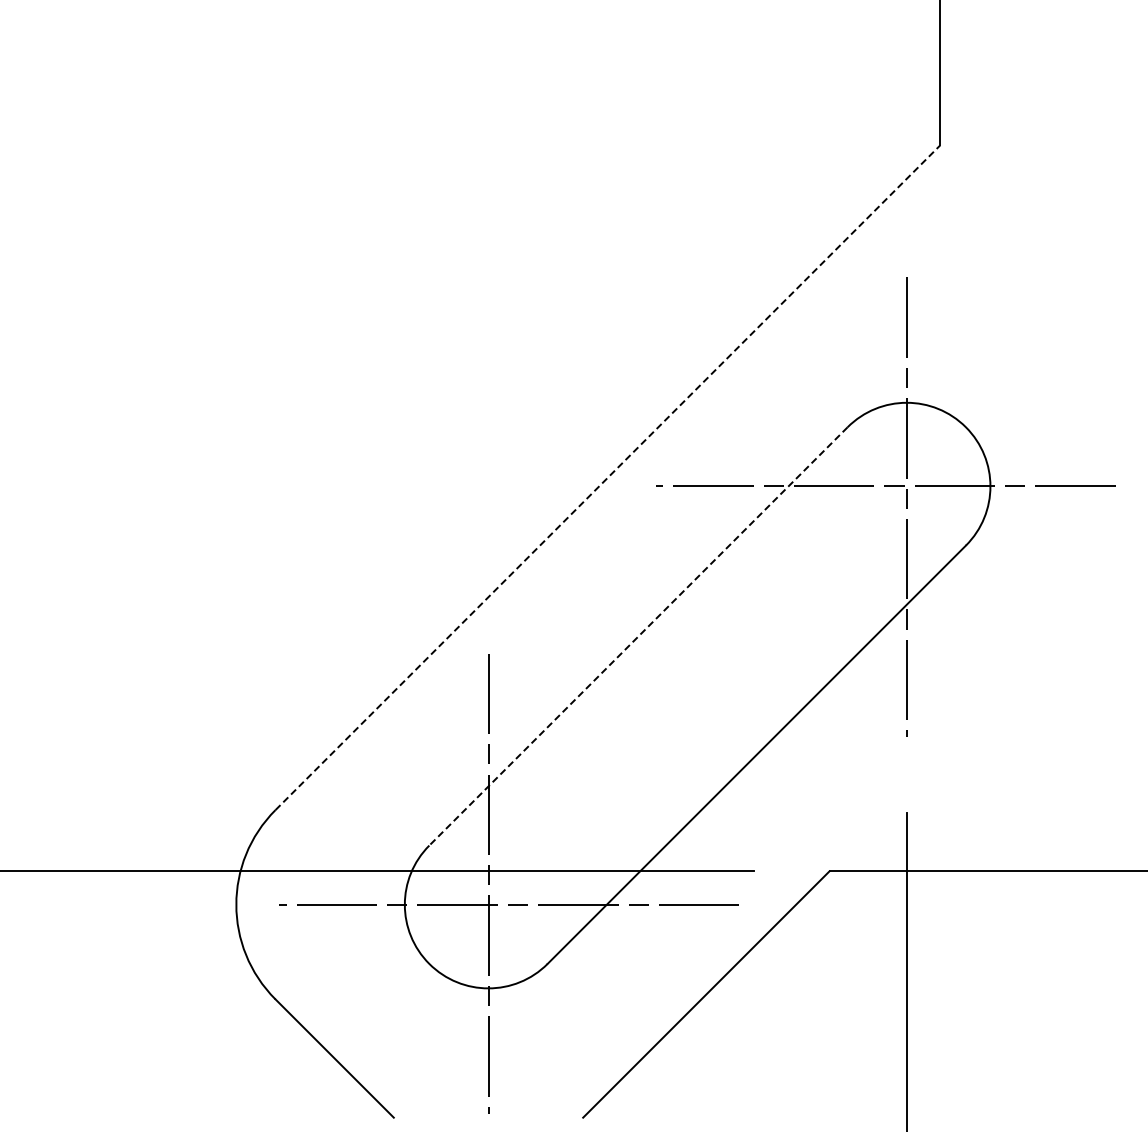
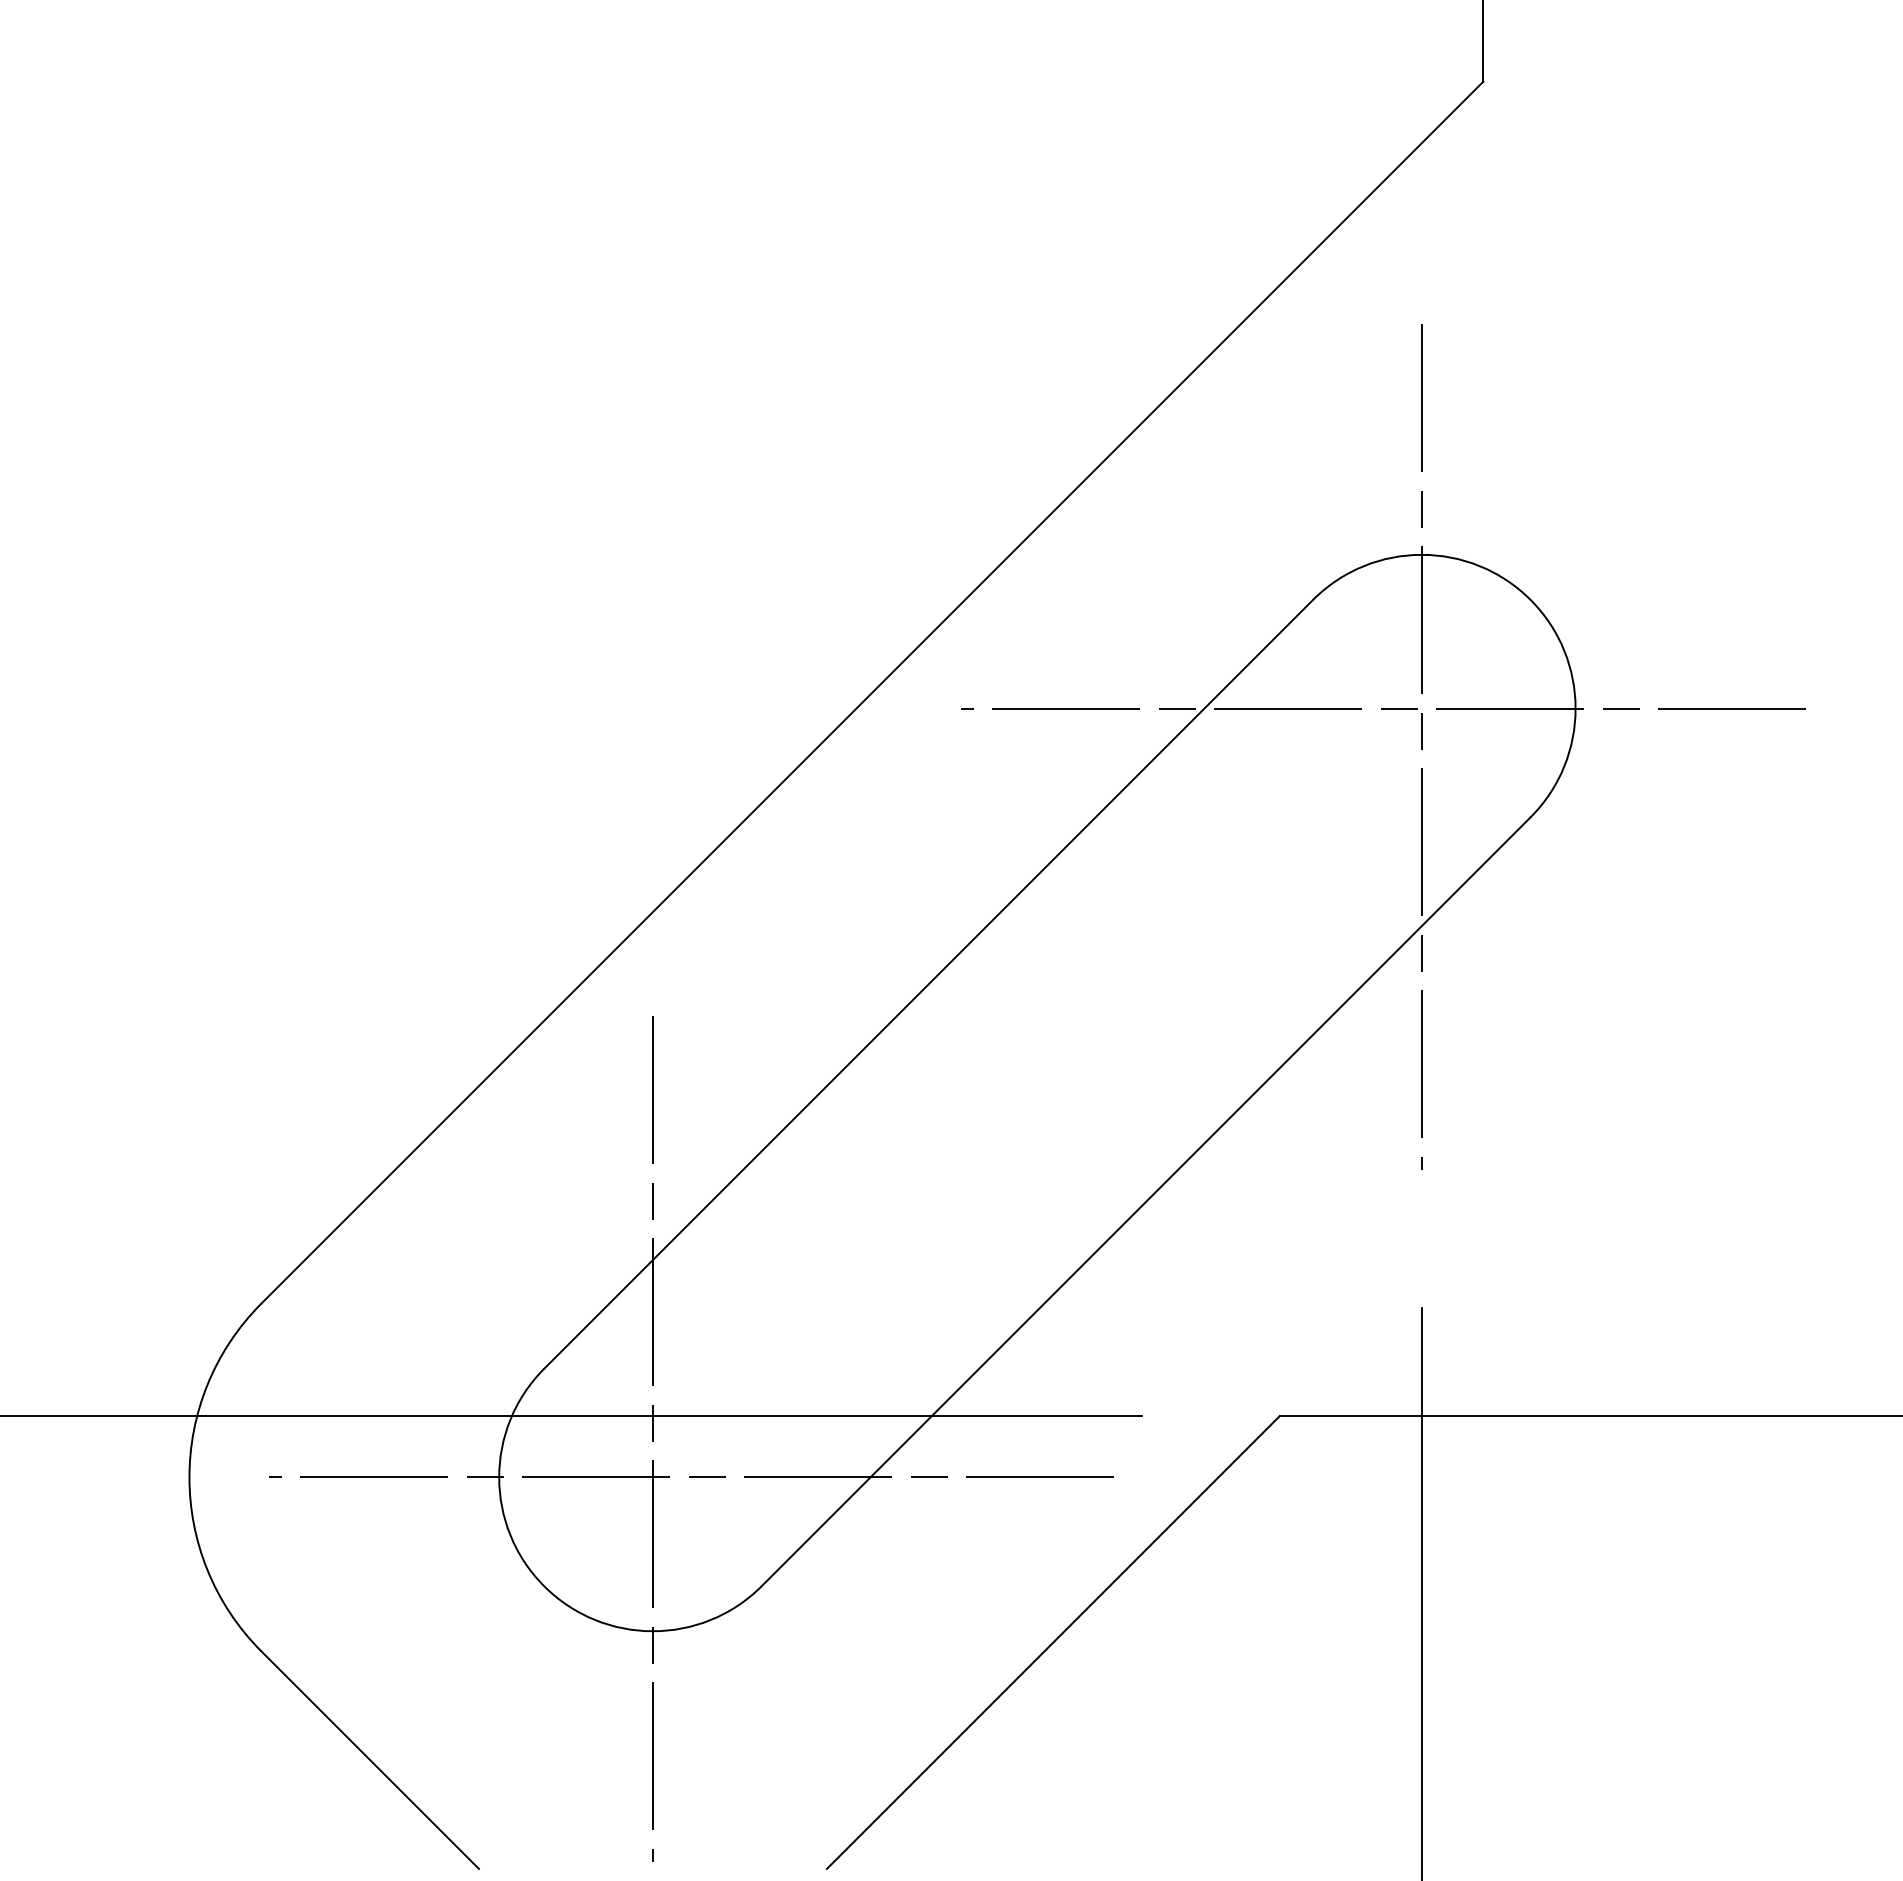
line: (608, 477) -> (873, 692), dashed -> solid
line: (638, 636) -> (928, 984), dashed -> solid

